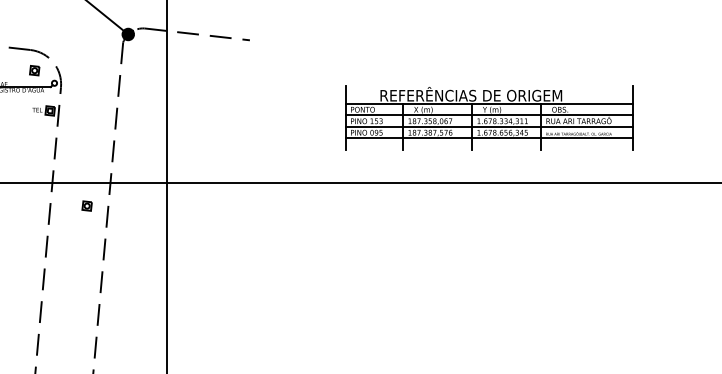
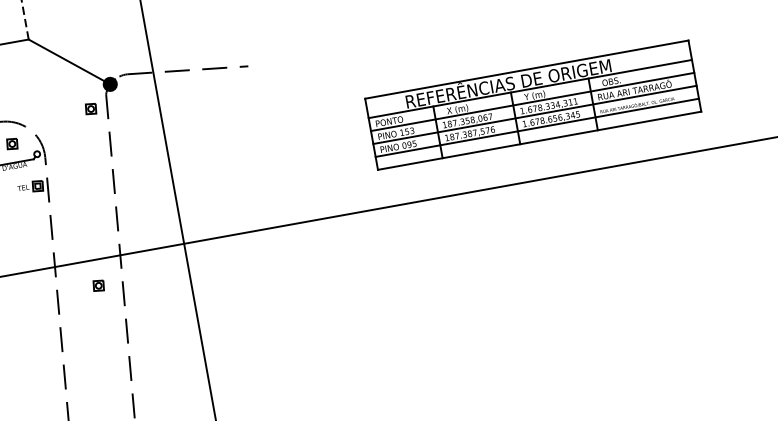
part: (107, 52) -> (90, 108), added
line: (488, 86) -> (526, 69), added
line: (488, 149) -> (538, 140), added

